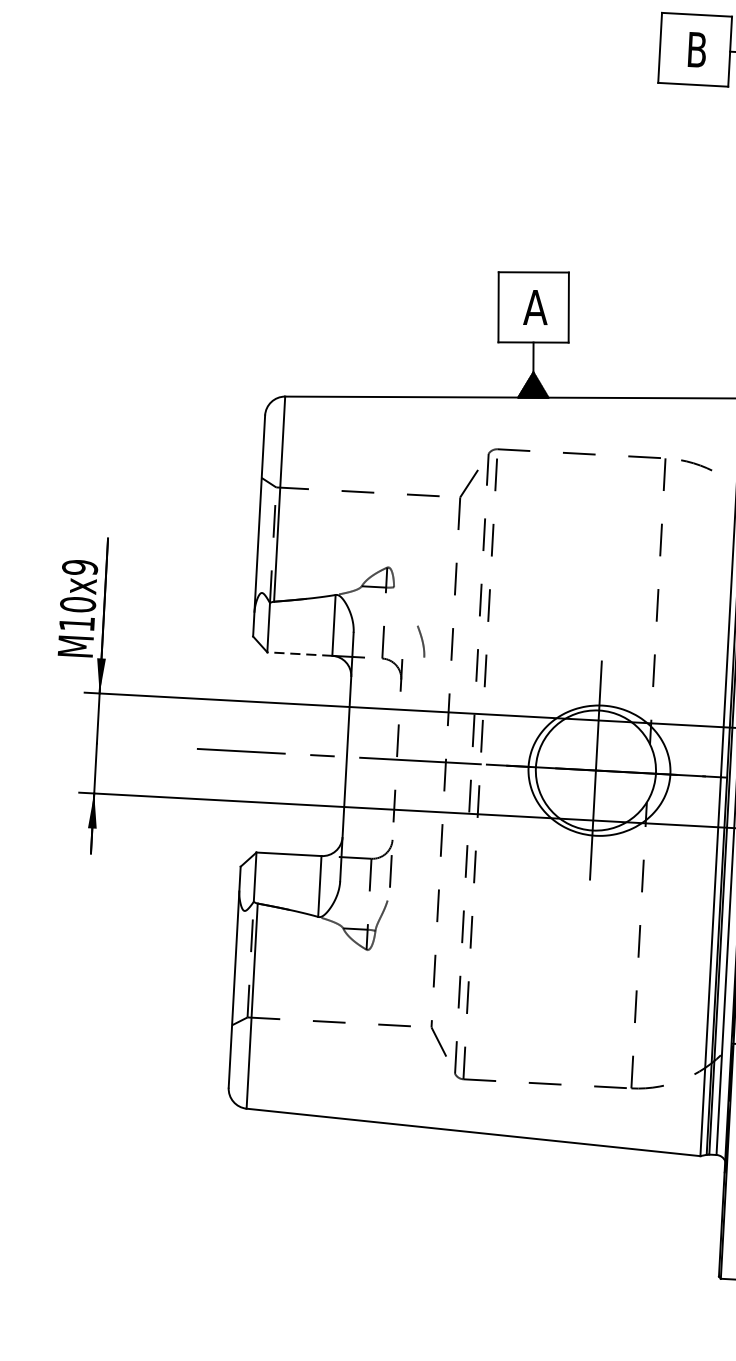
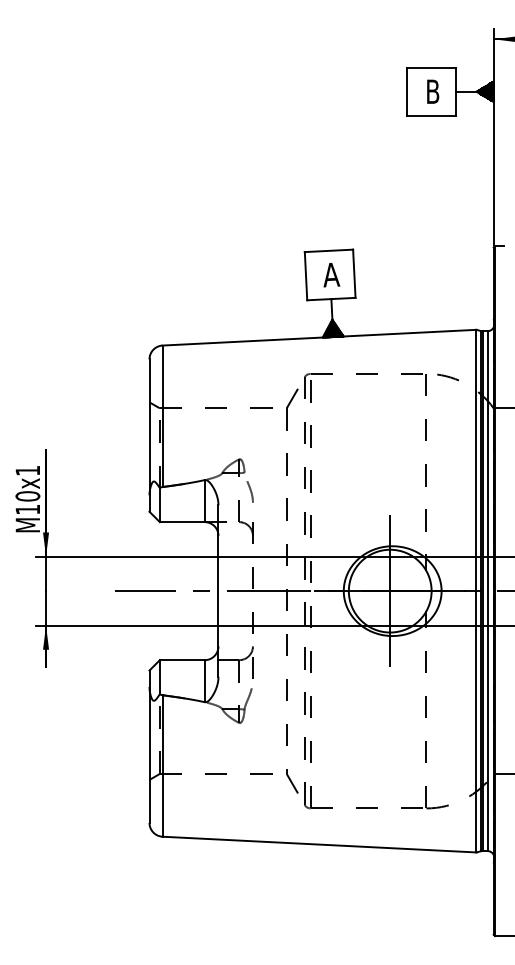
text: (79, 567) -> (27, 470), M10x9 -> M10x1
line: (420, 639) -> (249, 490), moved
line: (298, 654) -> (181, 522), dashed -> solid

